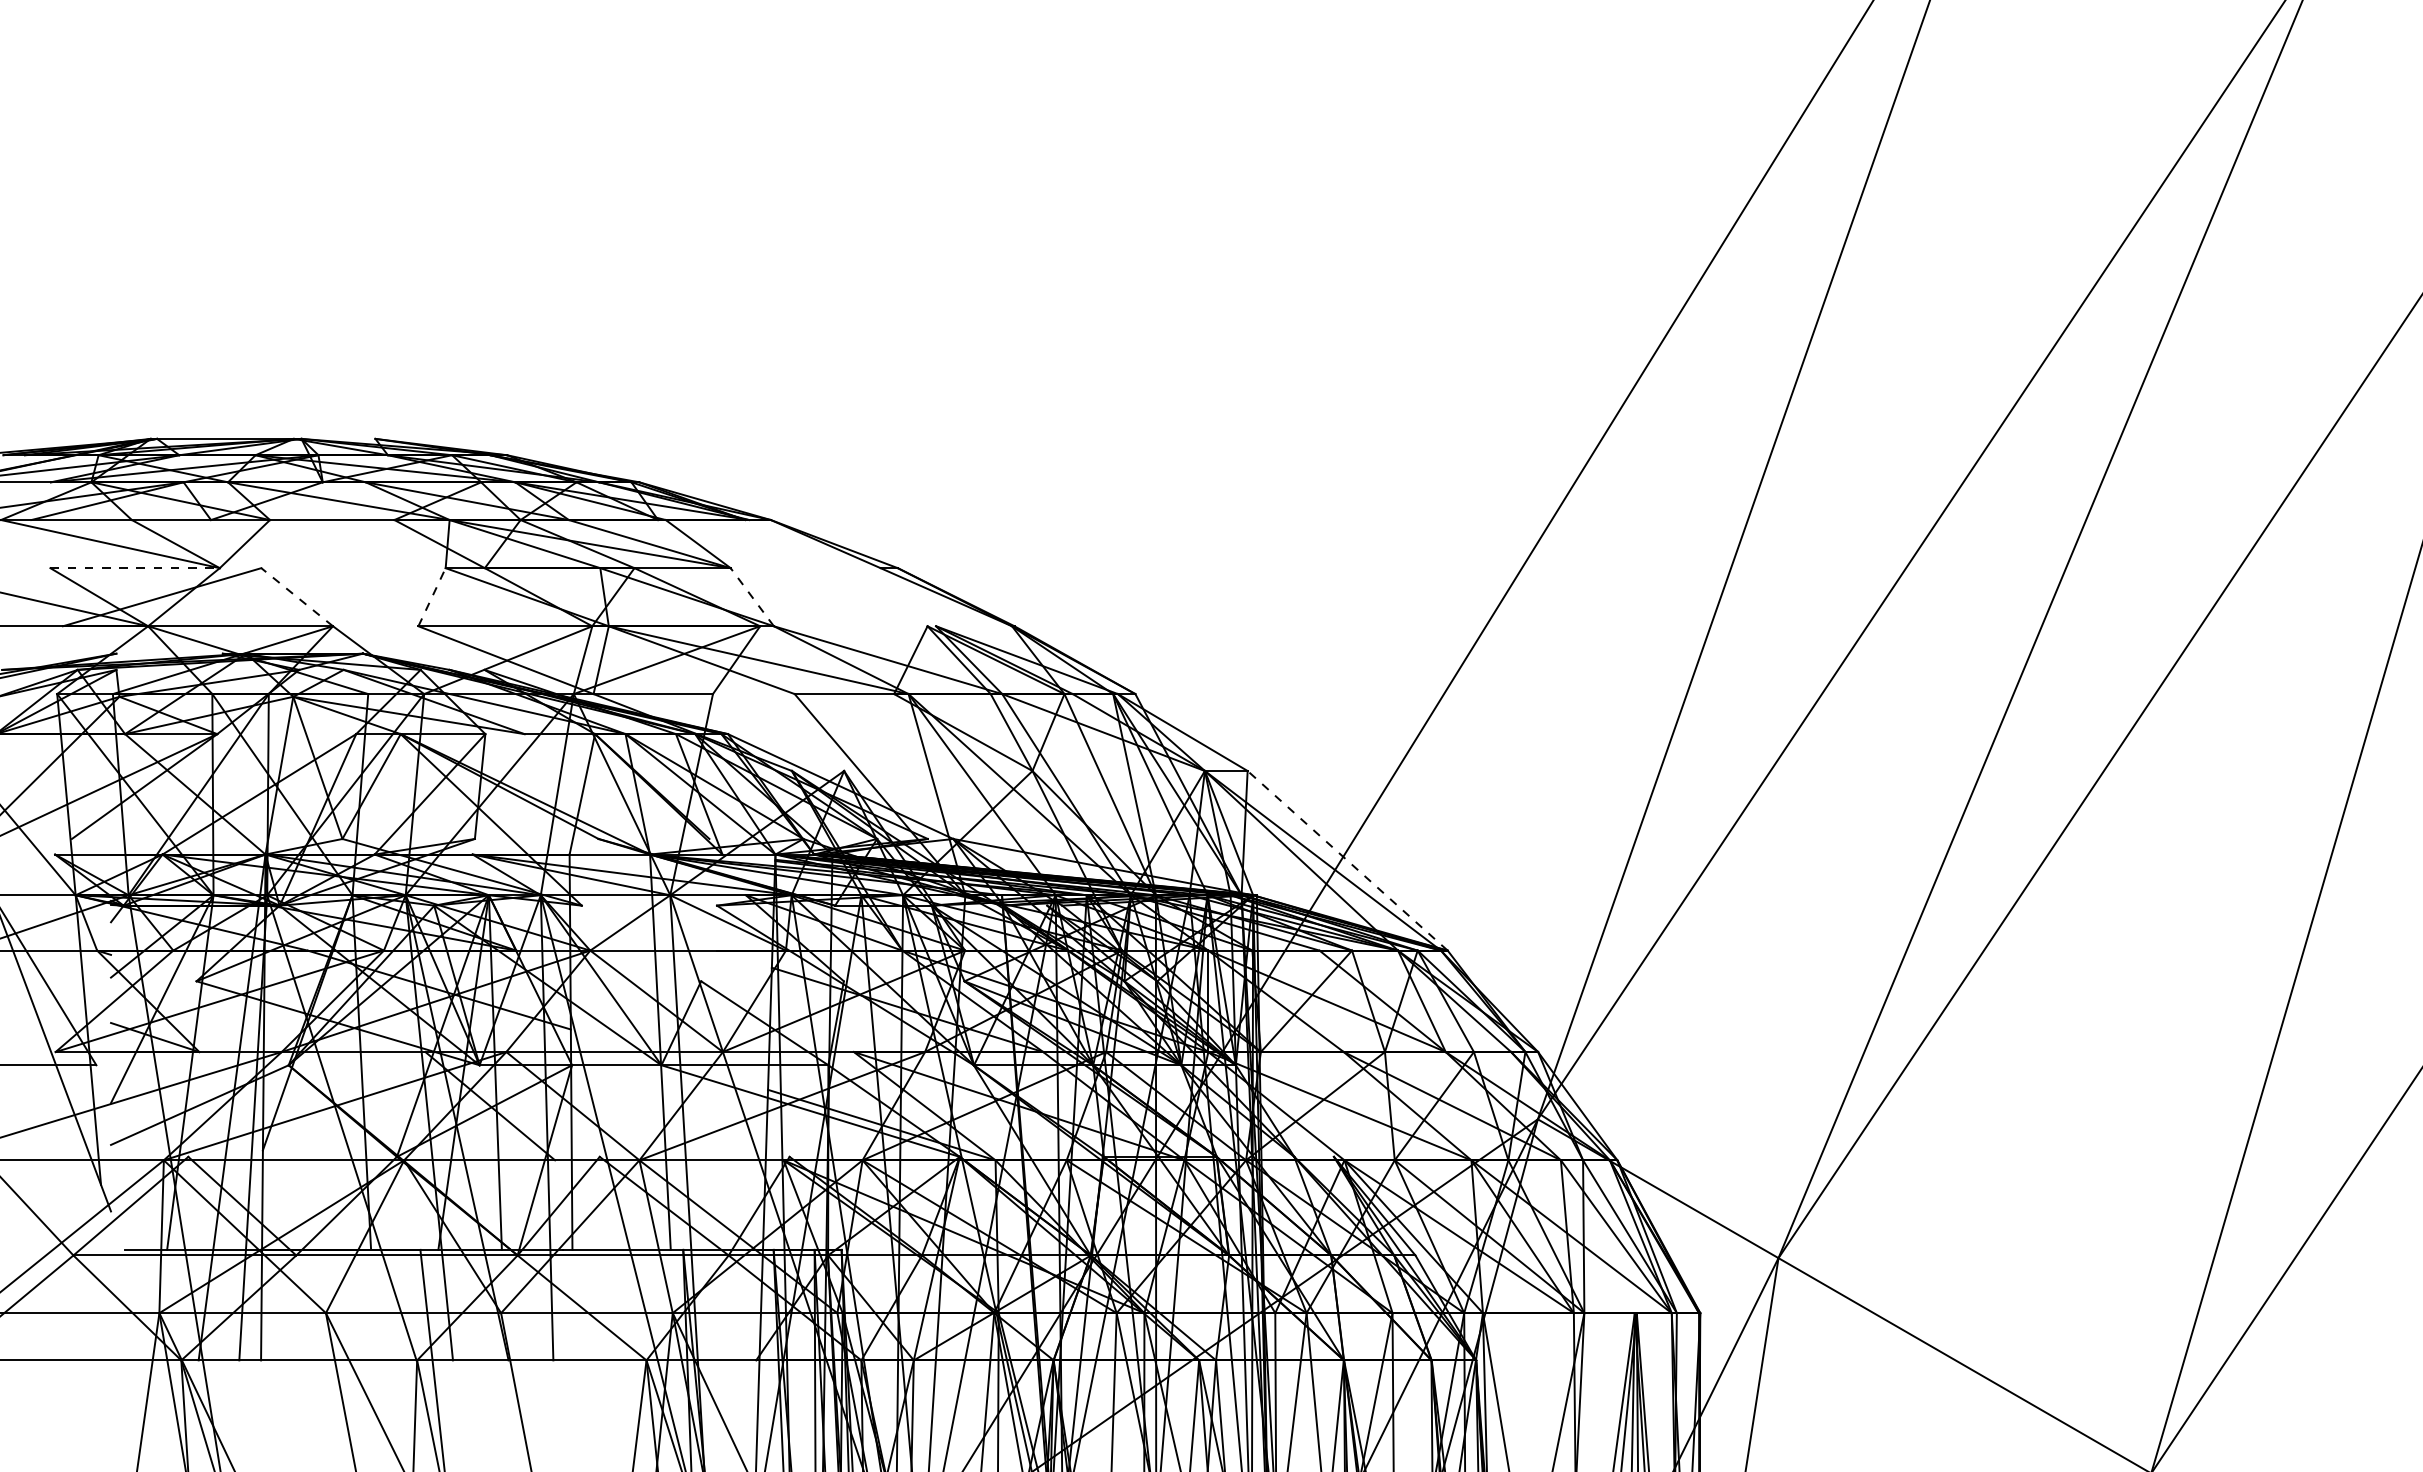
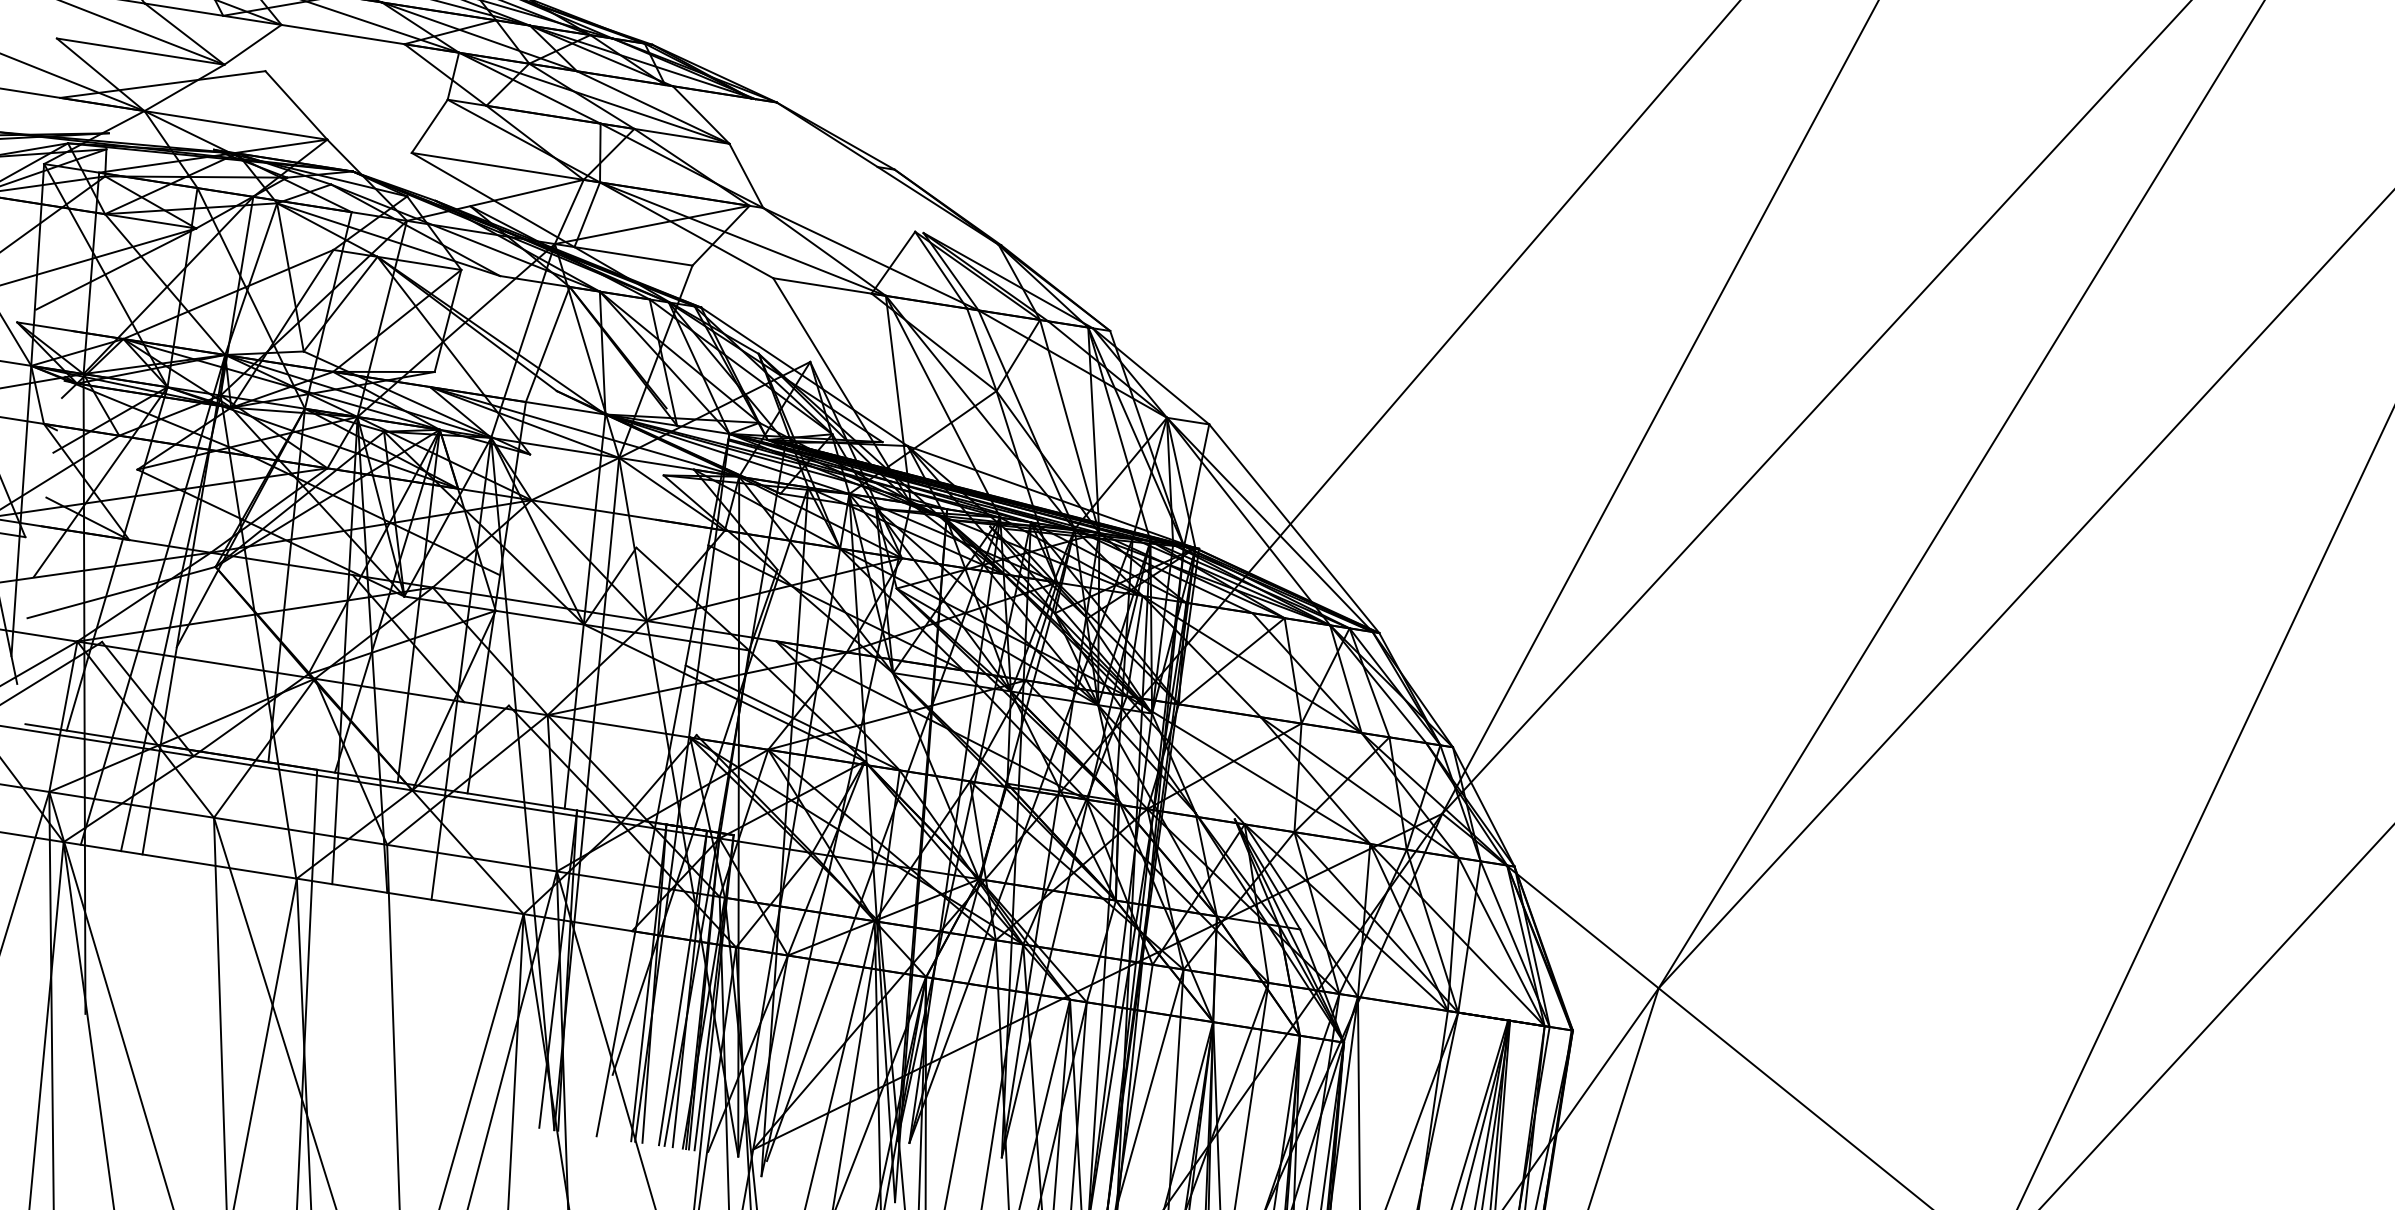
line: (135, 568) -> (140, 52), dashed -> solid
line: (296, 596) -> (295, 104), dashed -> solid
line: (432, 596) -> (430, 125), dashed -> solid
line: (752, 596) -> (746, 175), dashed -> solid
line: (1347, 860) -> (1294, 528), dashed -> solid

